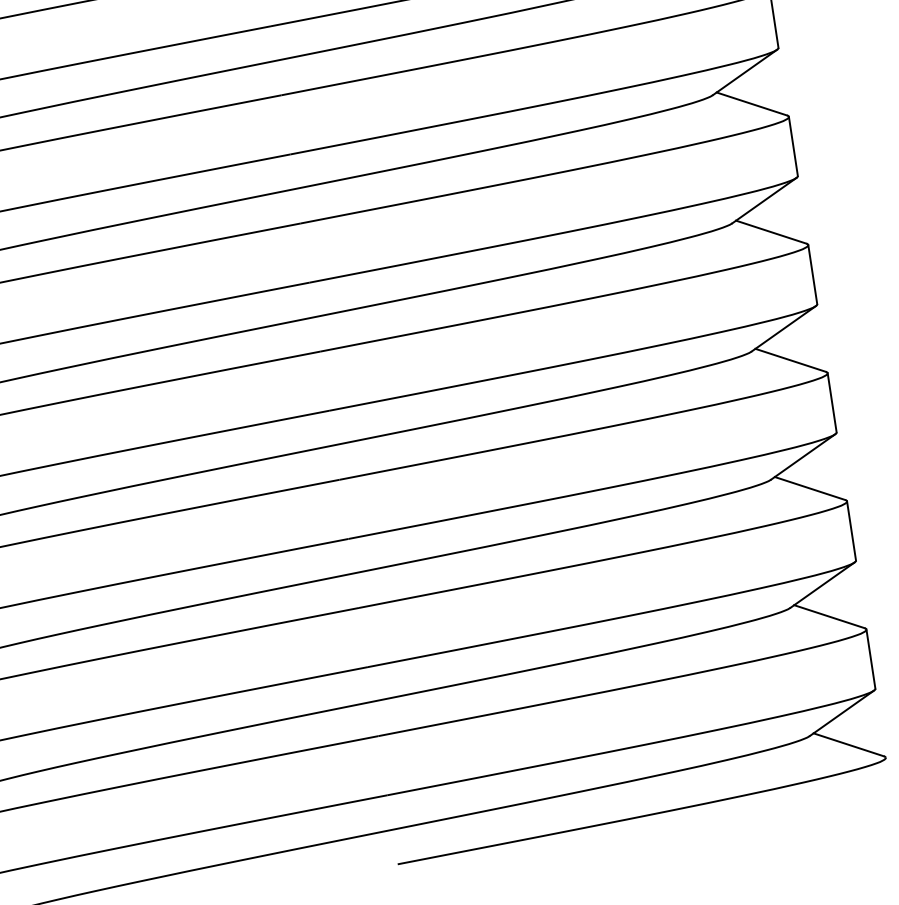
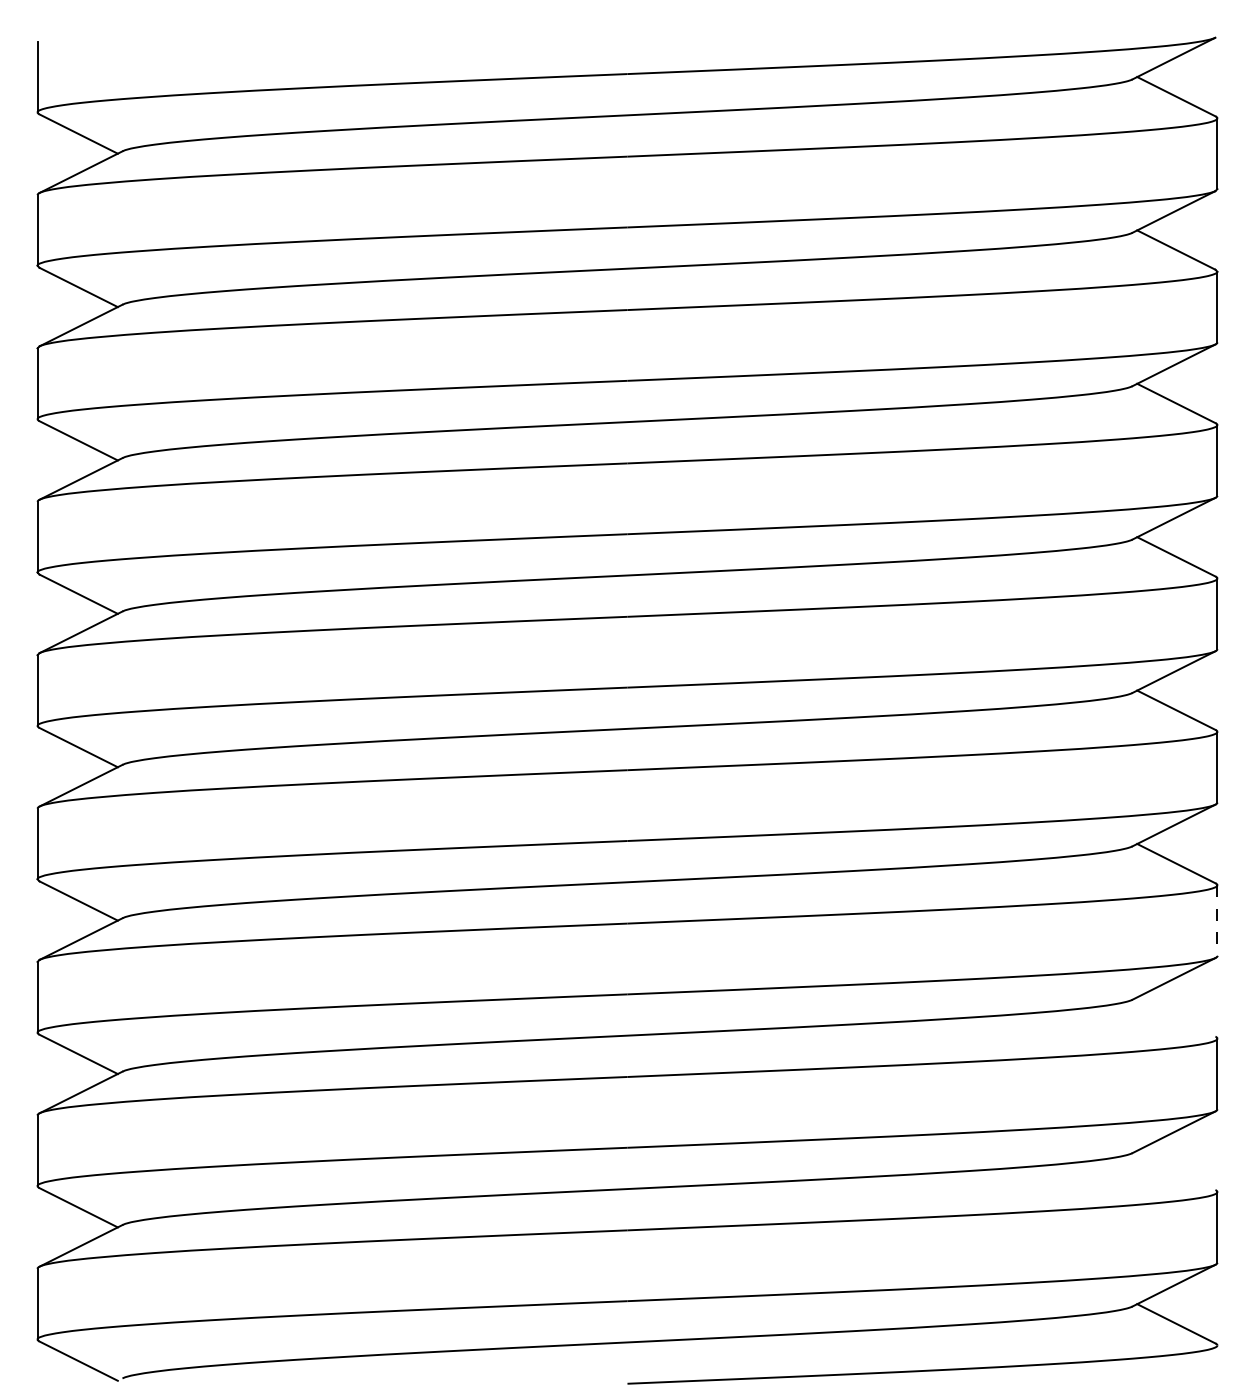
line: (832, 403) -> (1217, 921), solid -> dashed
line: (810, 488) -> (1176, 1016), removed
line: (829, 616) -> (1176, 1170), removed

